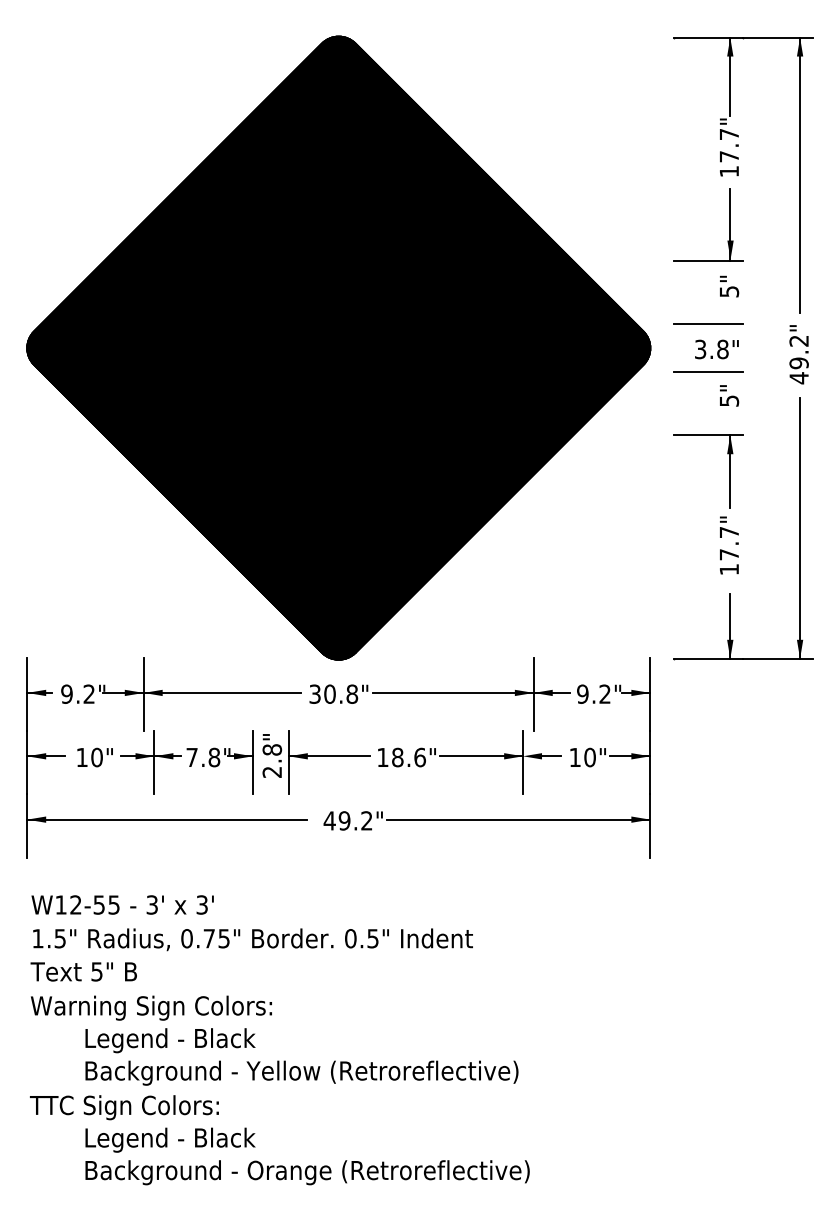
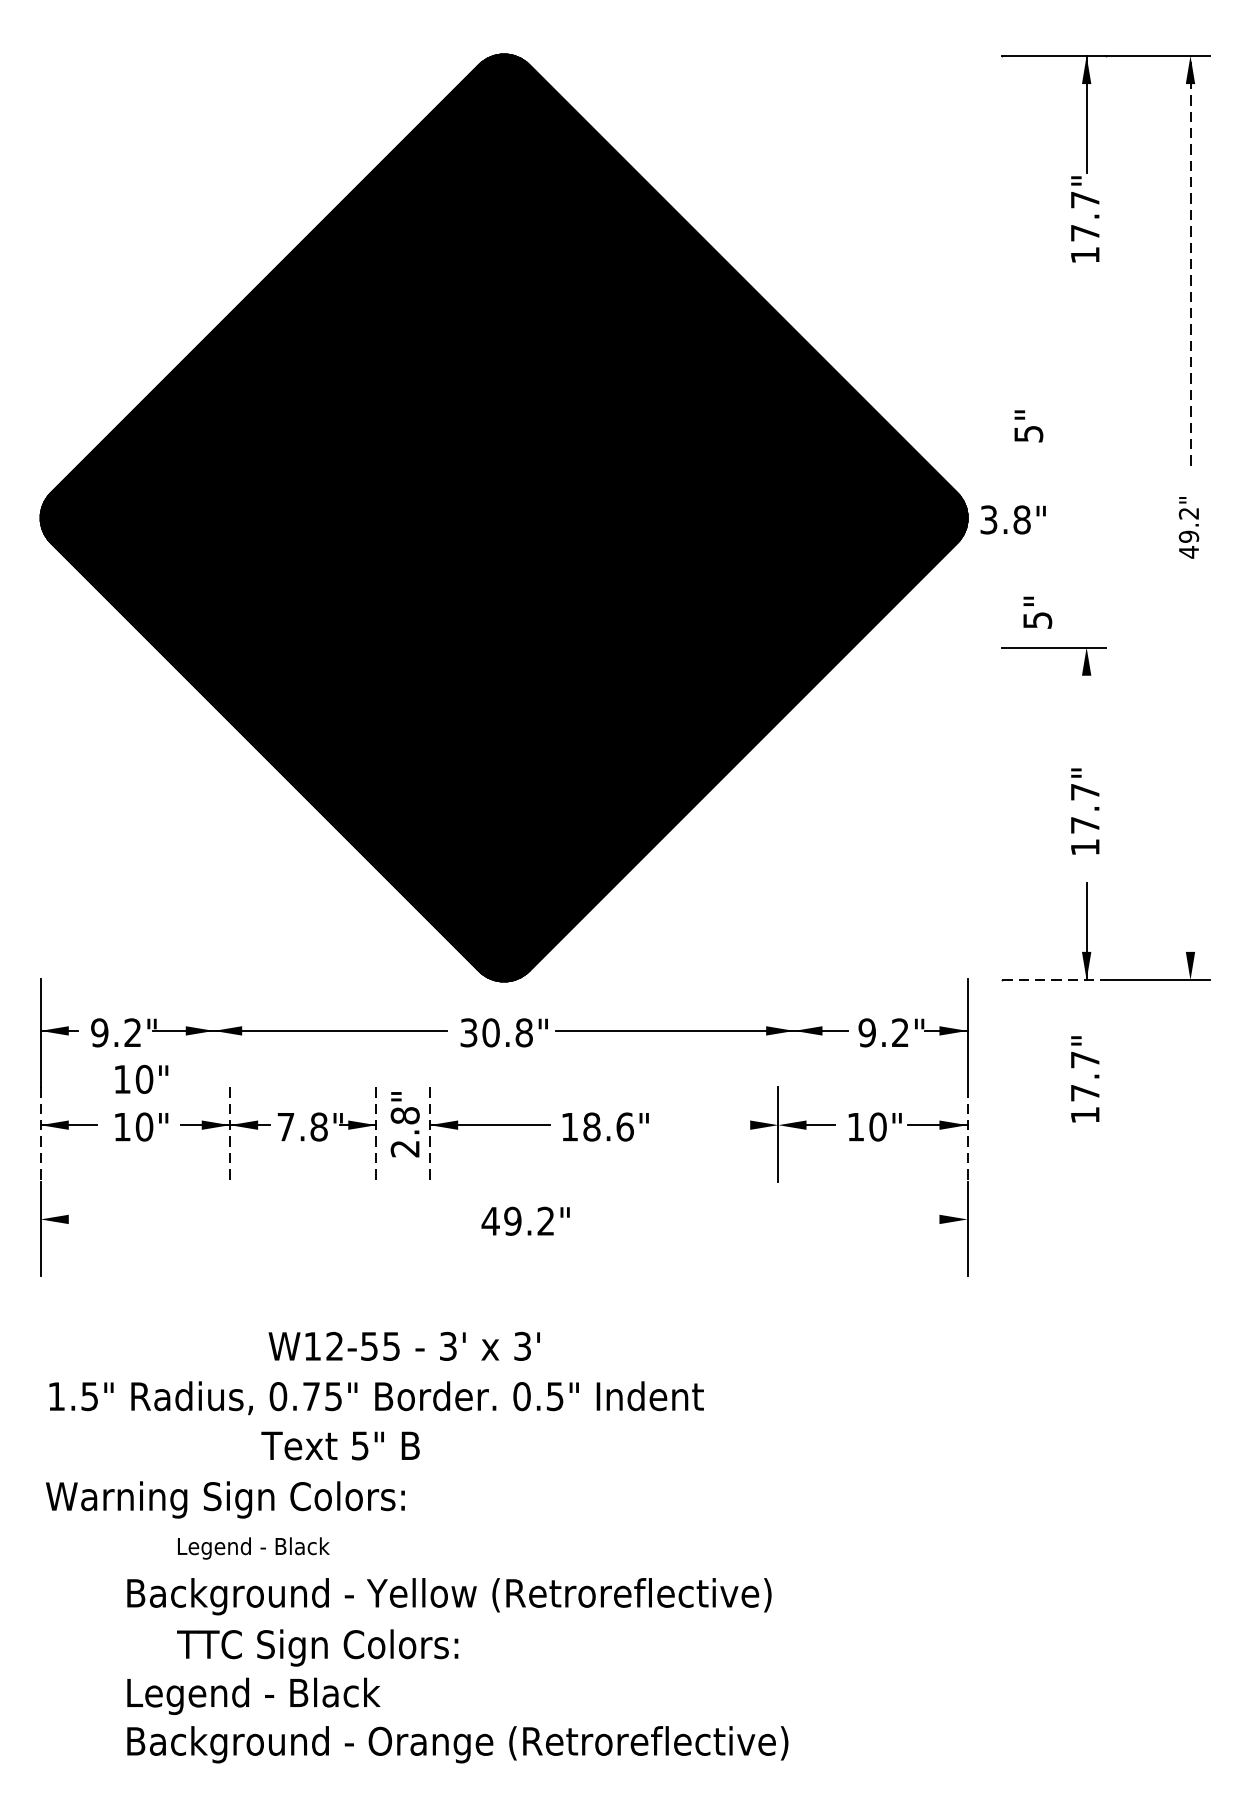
line: (800, 175) -> (1191, 261), solid -> dashed
part: (729, 224) -> (1085, 333), removed
part: (729, 286) -> (1028, 426), moved
line: (708, 324) -> (1054, 482), removed
part: (716, 349) -> (1012, 519), moved
part: (798, 354) -> (1188, 527), size x0.7
line: (708, 372) -> (1054, 554), removed
part: (729, 395) -> (1037, 612), moved
line: (730, 471) -> (1086, 701), removed
line: (800, 528) -> (1191, 786), removed
line: (708, 658) -> (1054, 979), solid -> dashed
line: (143, 694) -> (213, 1033), removed
line: (533, 694) -> (793, 1033), removed
part: (735, 724) -> (1094, 1077), added
part: (94, 725) -> (140, 1079), added
line: (481, 756) -> (716, 1125), removed
line: (27, 762) -> (41, 1134), solid -> dashed
line: (154, 762) -> (229, 1134), solid -> dashed
line: (252, 762) -> (375, 1134), solid -> dashed
line: (288, 762) -> (429, 1134), solid -> dashed
line: (650, 762) -> (967, 1134), solid -> dashed
line: (166, 819) -> (247, 1219), removed
line: (518, 819) -> (771, 1219), removed
part: (122, 904) -> (404, 1345), moved
part: (83, 971) -> (340, 1445), moved
part: (170, 1040) -> (253, 1548), size x0.6
part: (124, 1107) -> (317, 1647), moved

